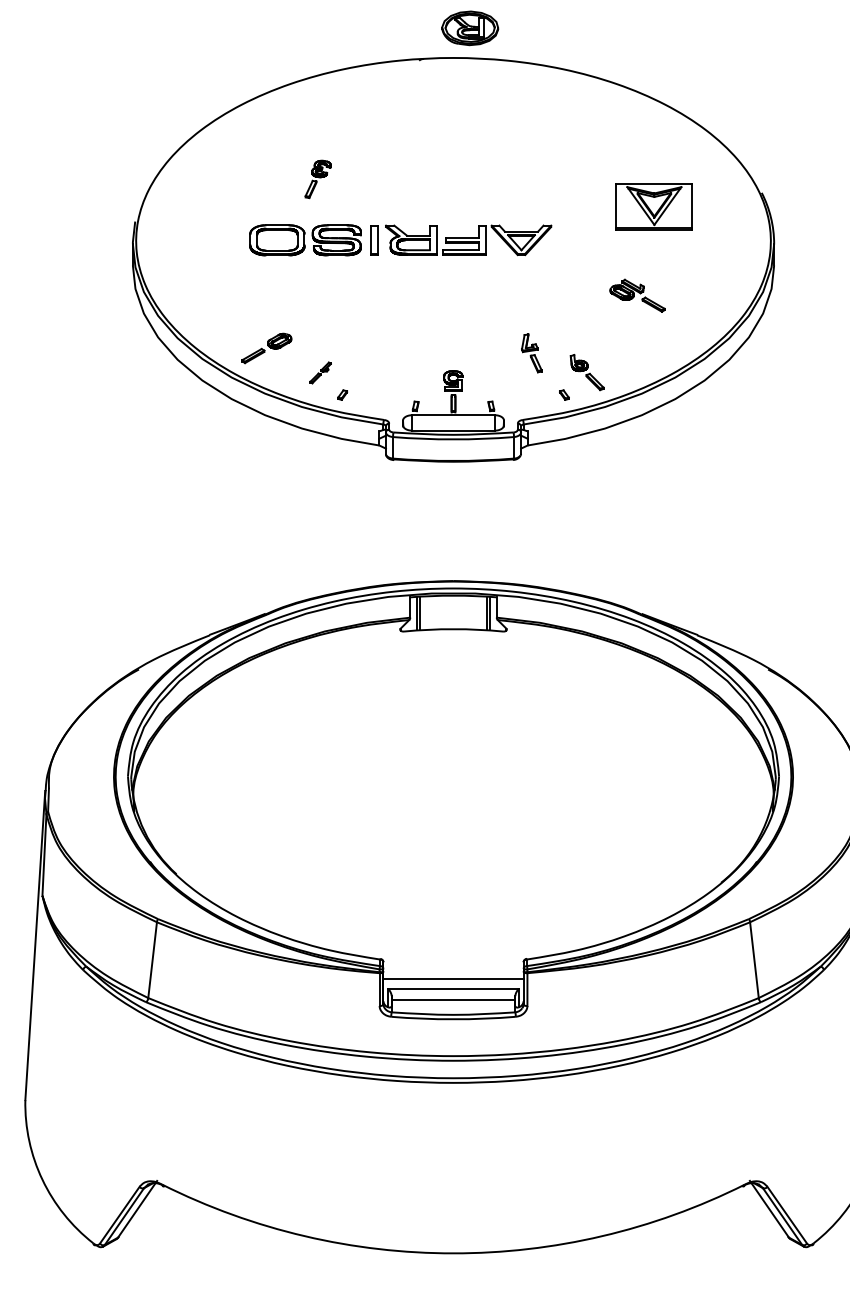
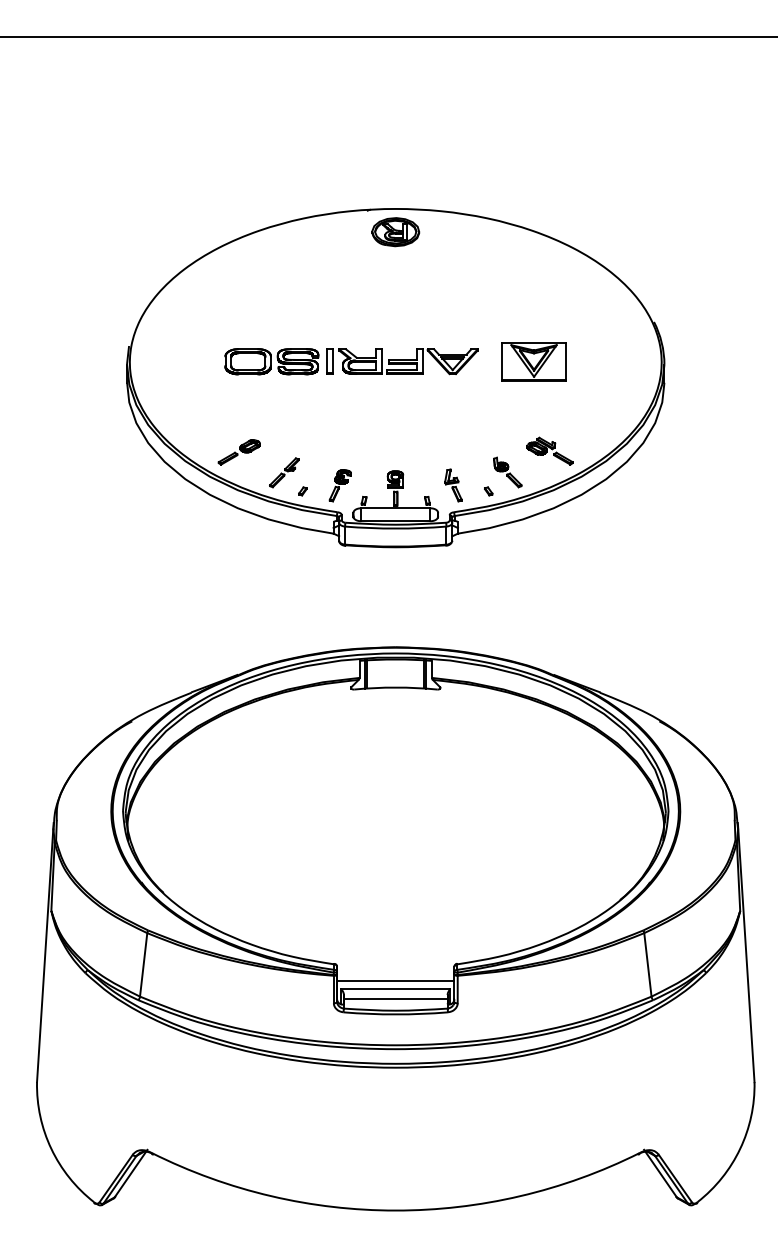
part: (469, 28) -> (395, 232), moved
part: (317, 179) -> (339, 485), moved
part: (653, 206) -> (533, 361), moved
part: (636, 294) -> (549, 450), moved
part: (531, 353) -> (453, 485), moved
part: (320, 372) -> (284, 472), size x1.67

